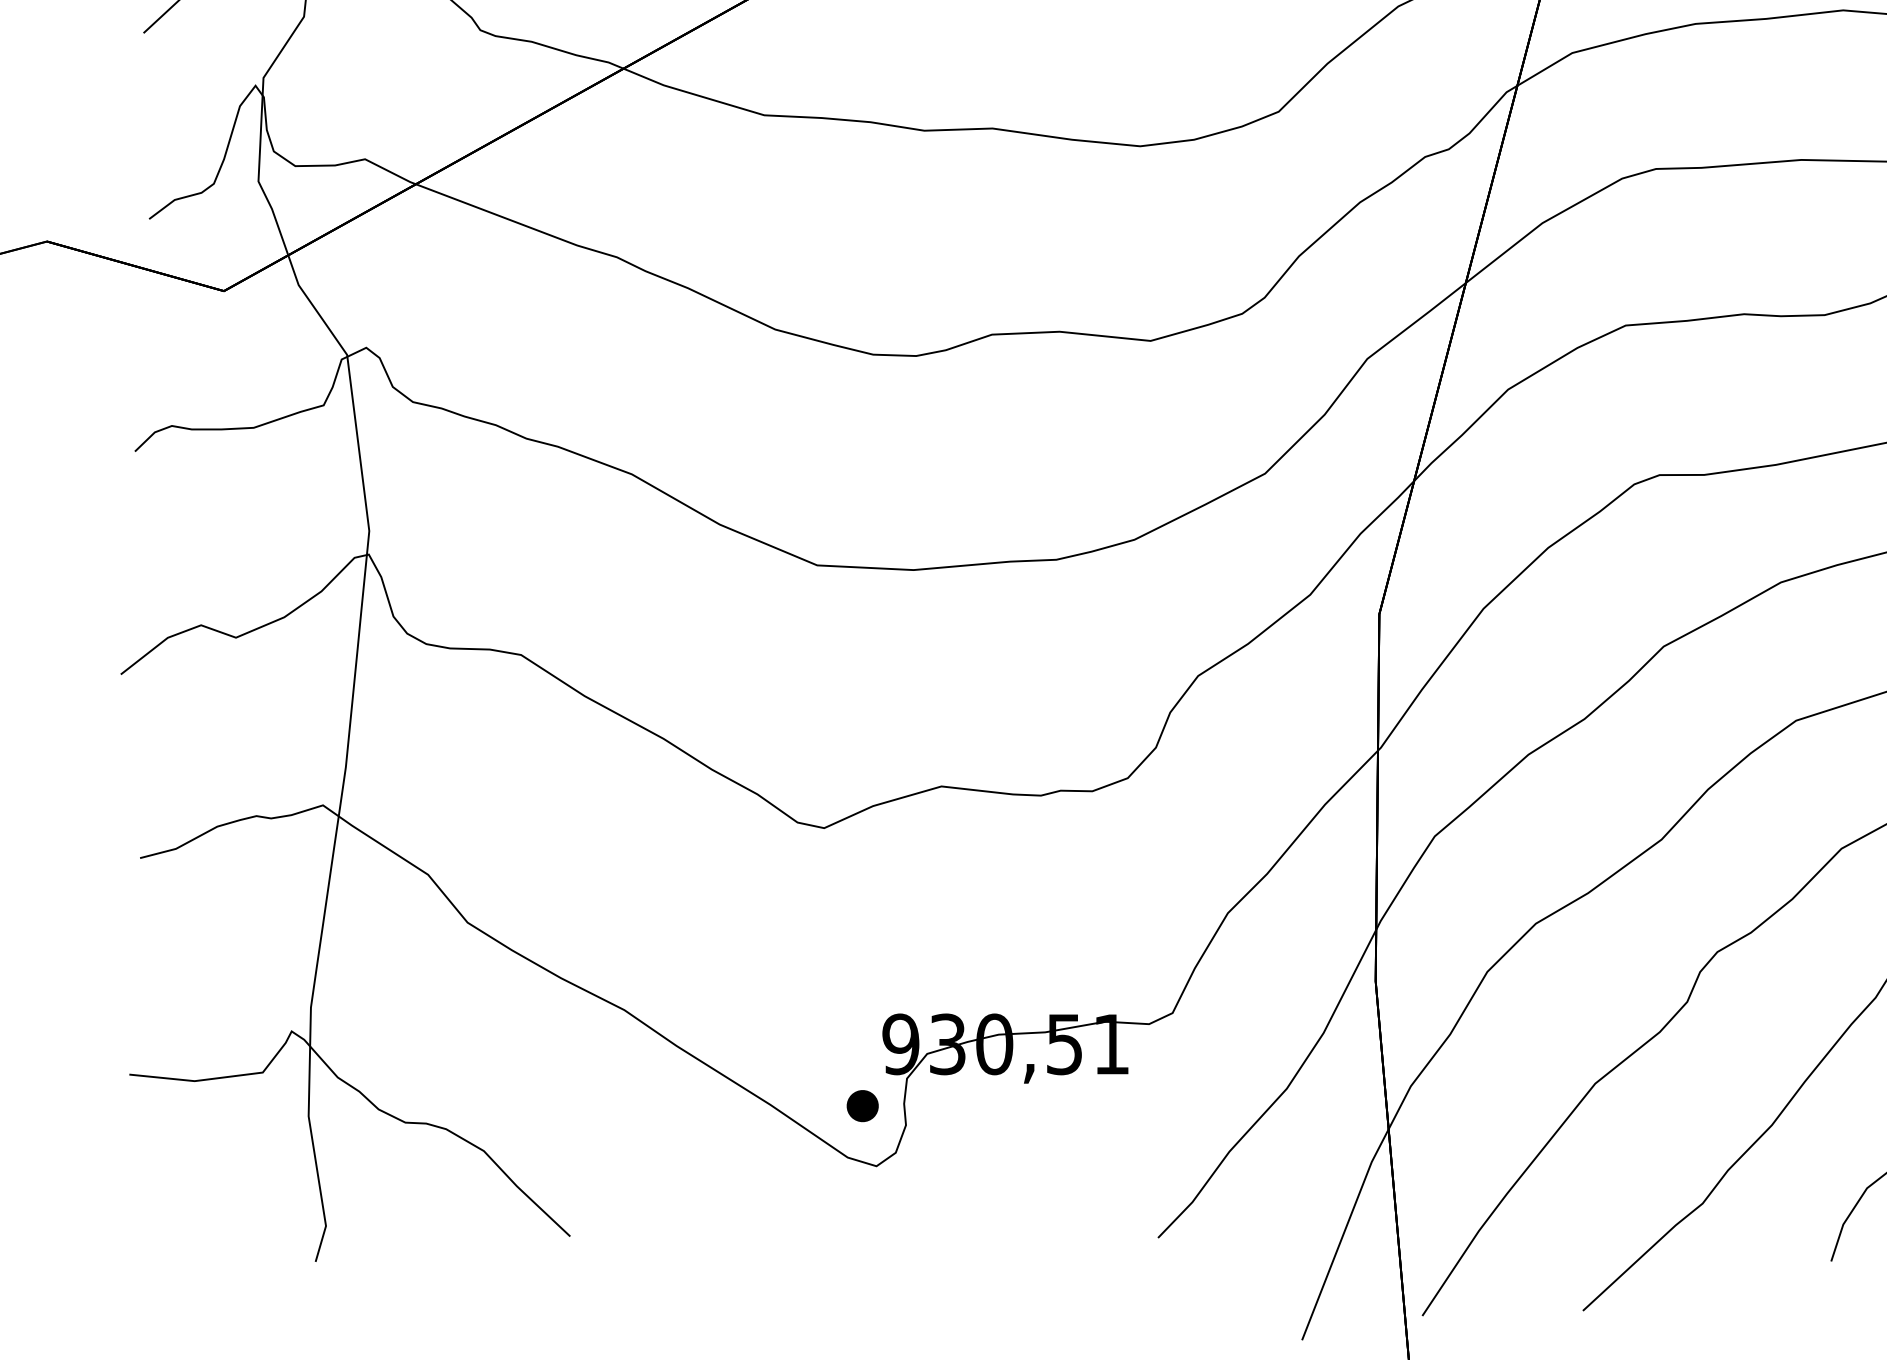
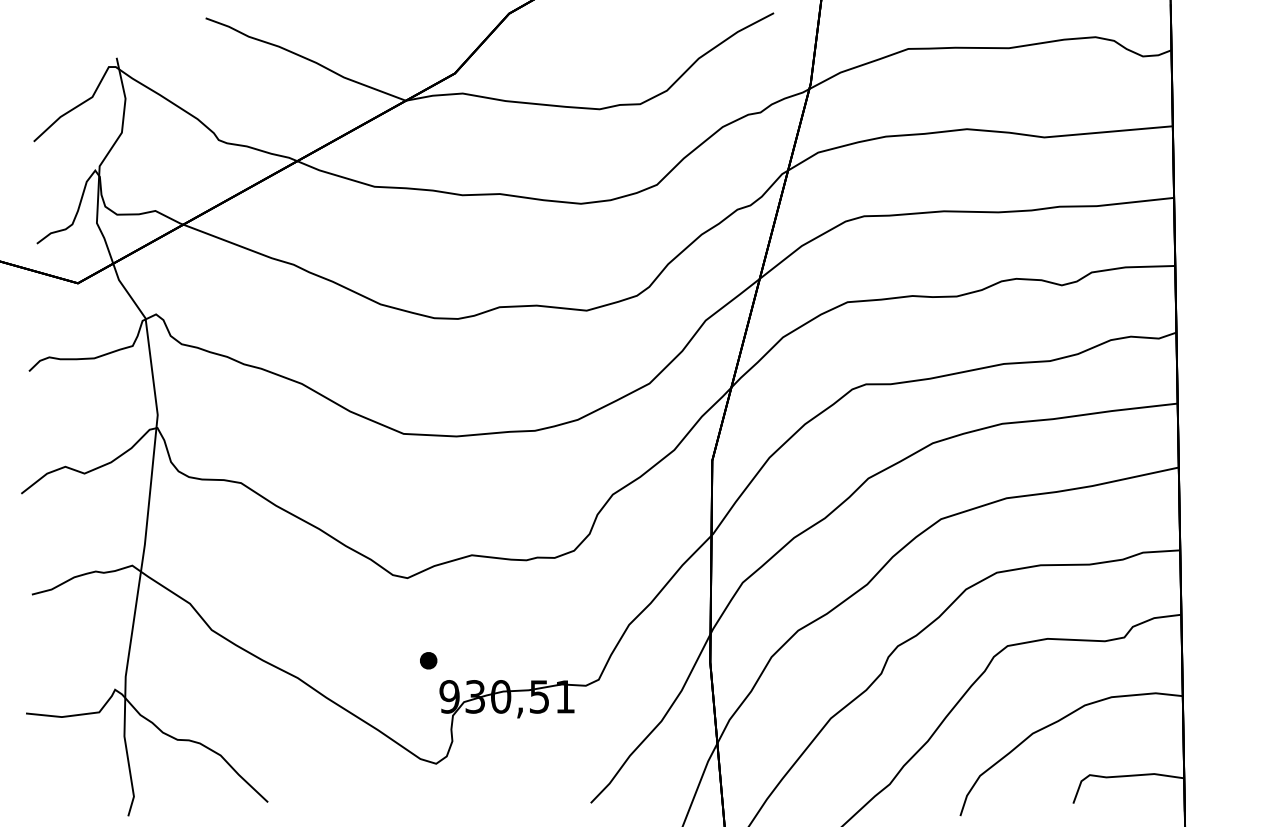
part: (862, 1105) -> (428, 660), moved

